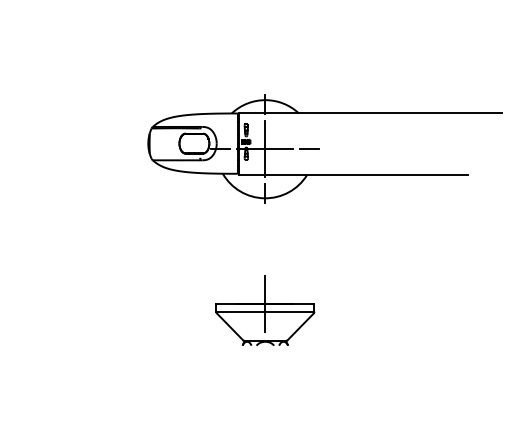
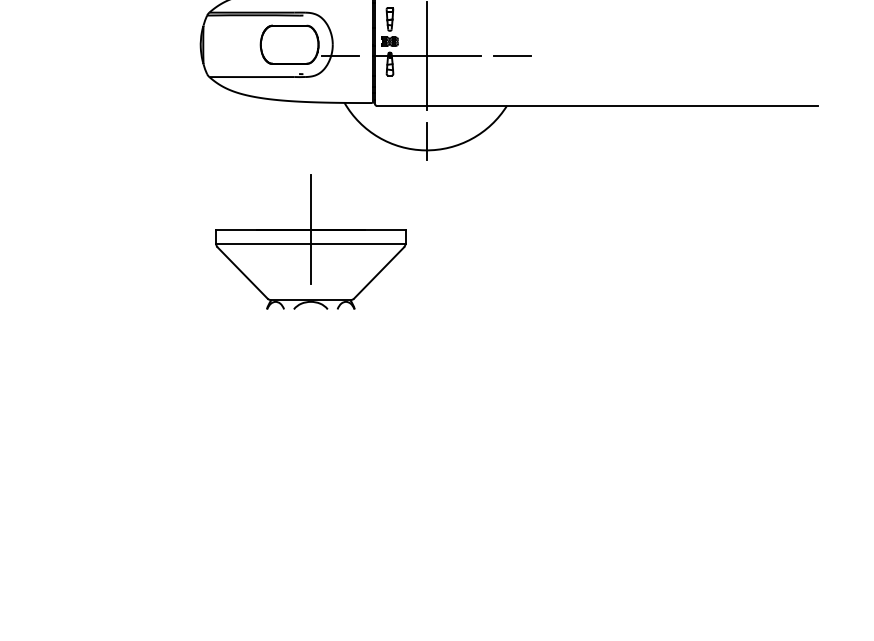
part: (265, 310) -> (311, 241), moved

